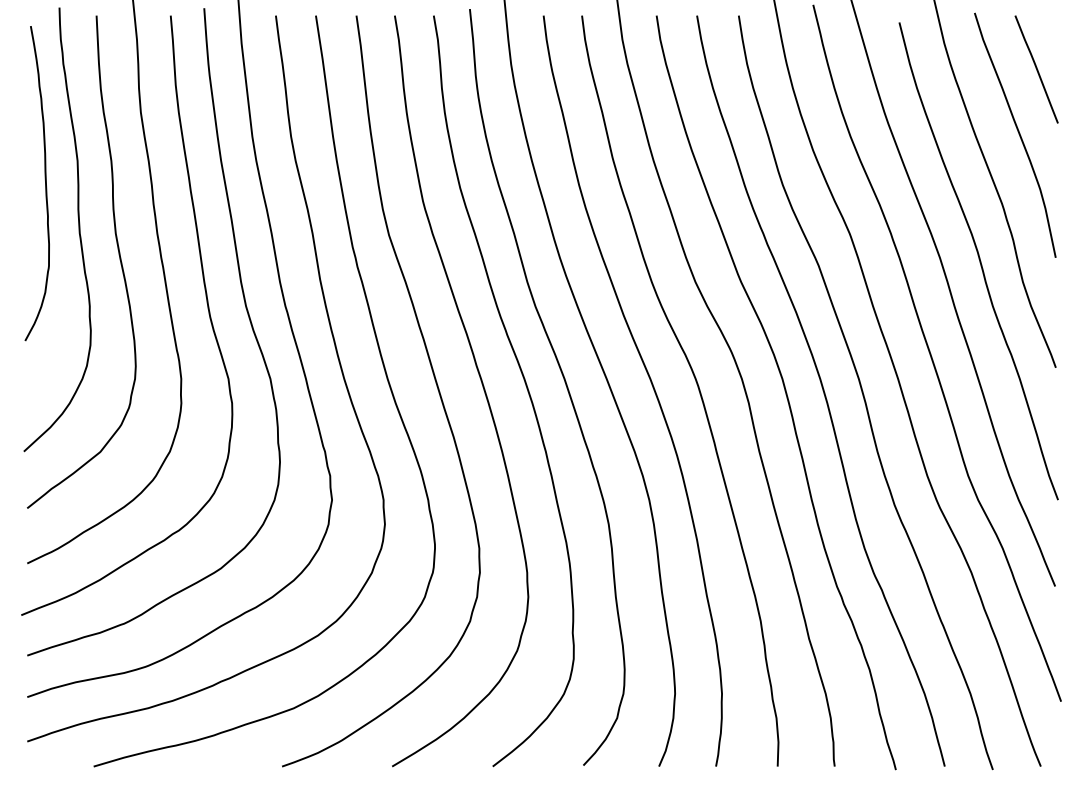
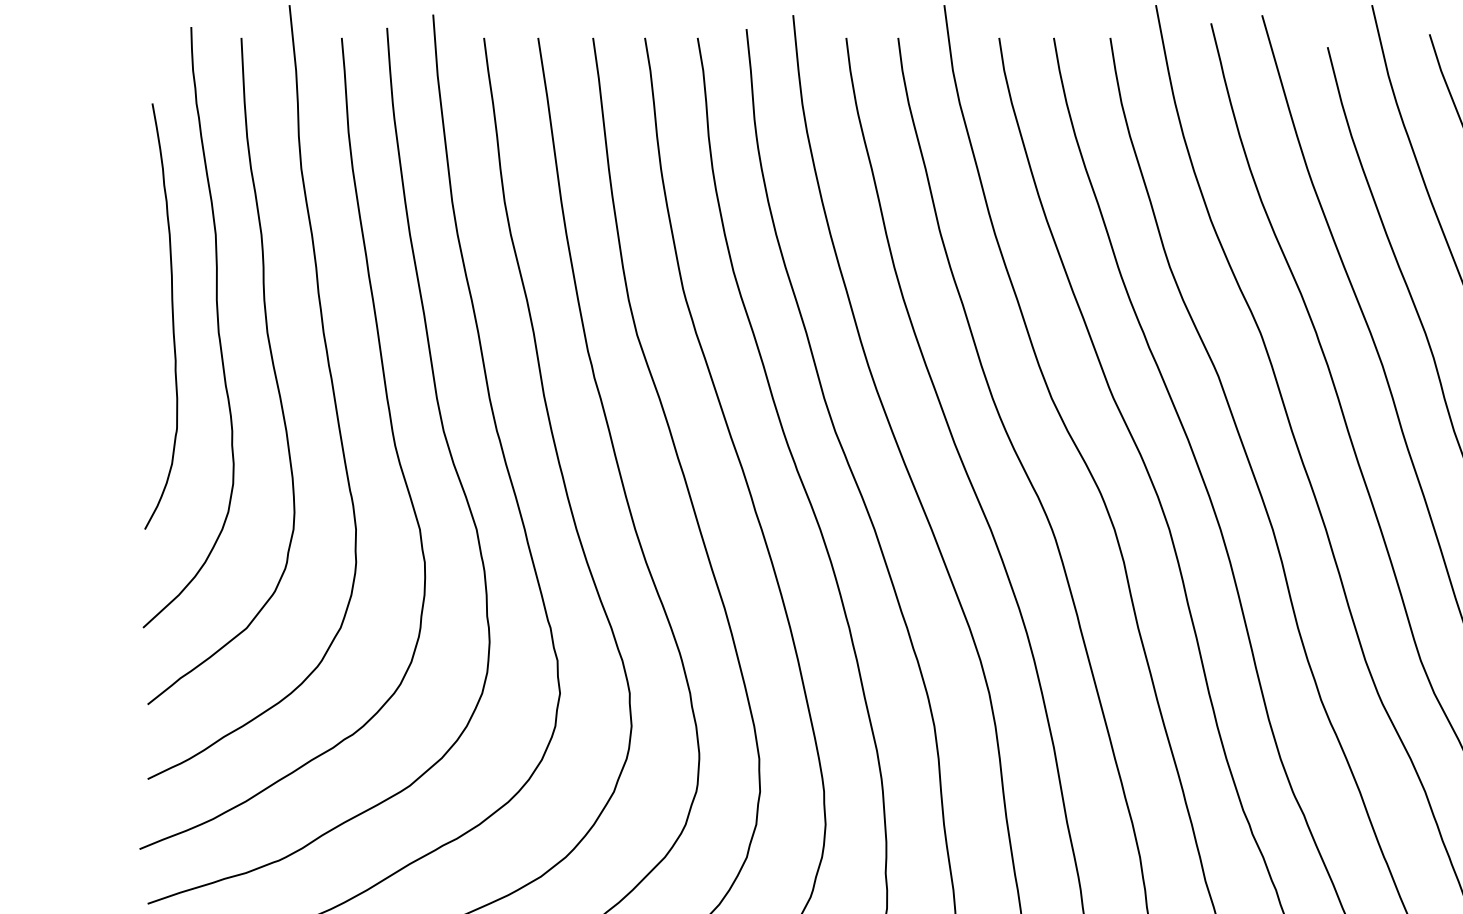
curve: (44, 179) -> (170, 311), moved

